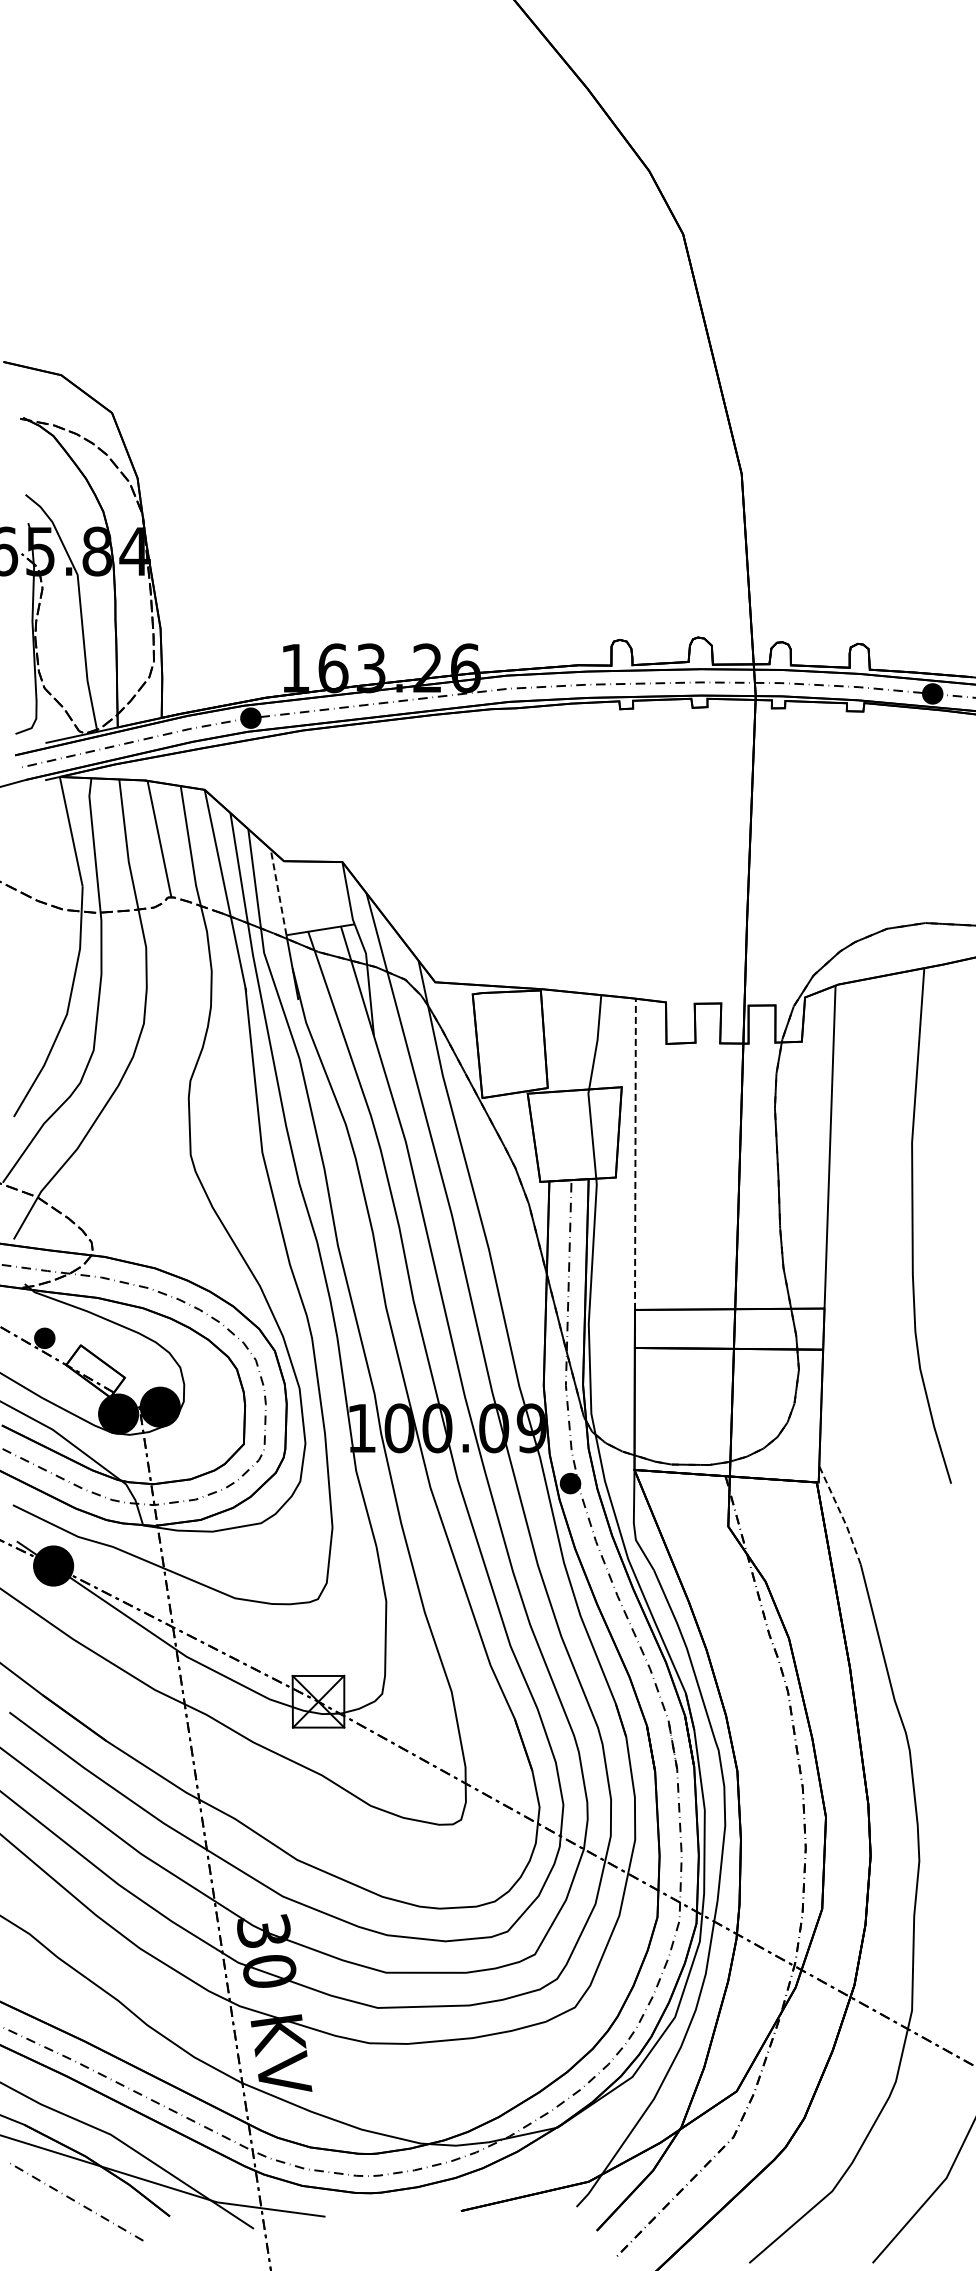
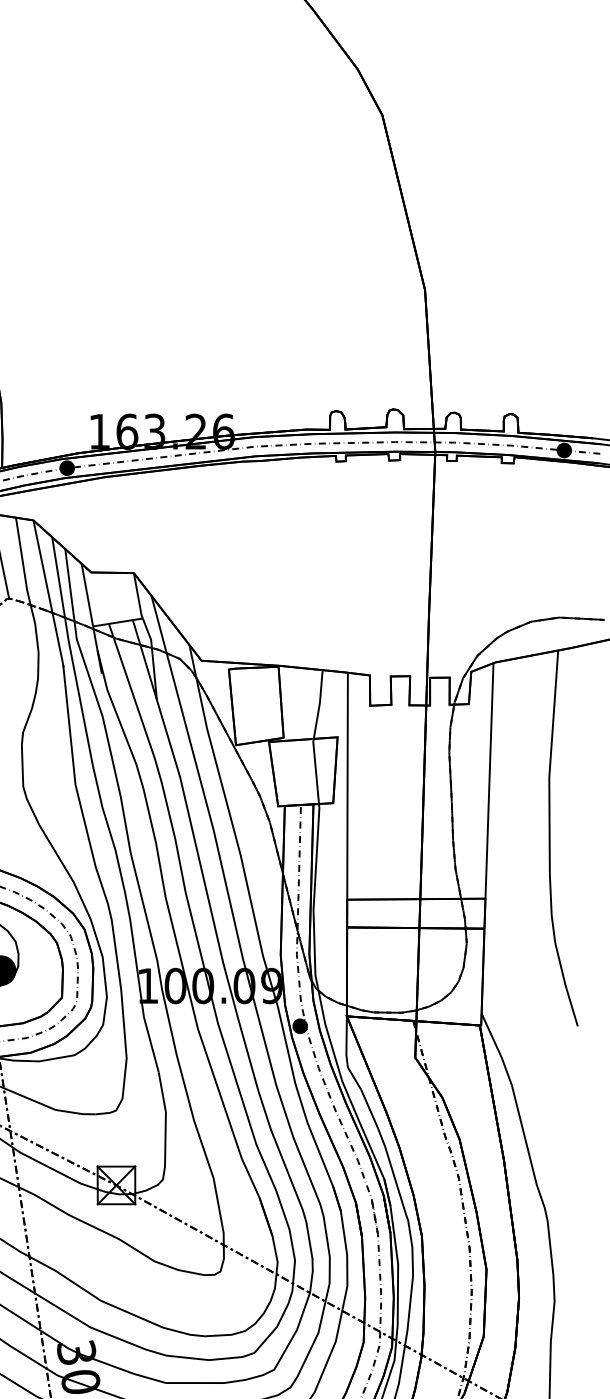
line: (278, 892) -> (87, 595), dashed -> solid
line: (635, 1154) -> (347, 786), dashed -> solid
line: (841, 1515) -> (497, 1049), dashed -> solid

